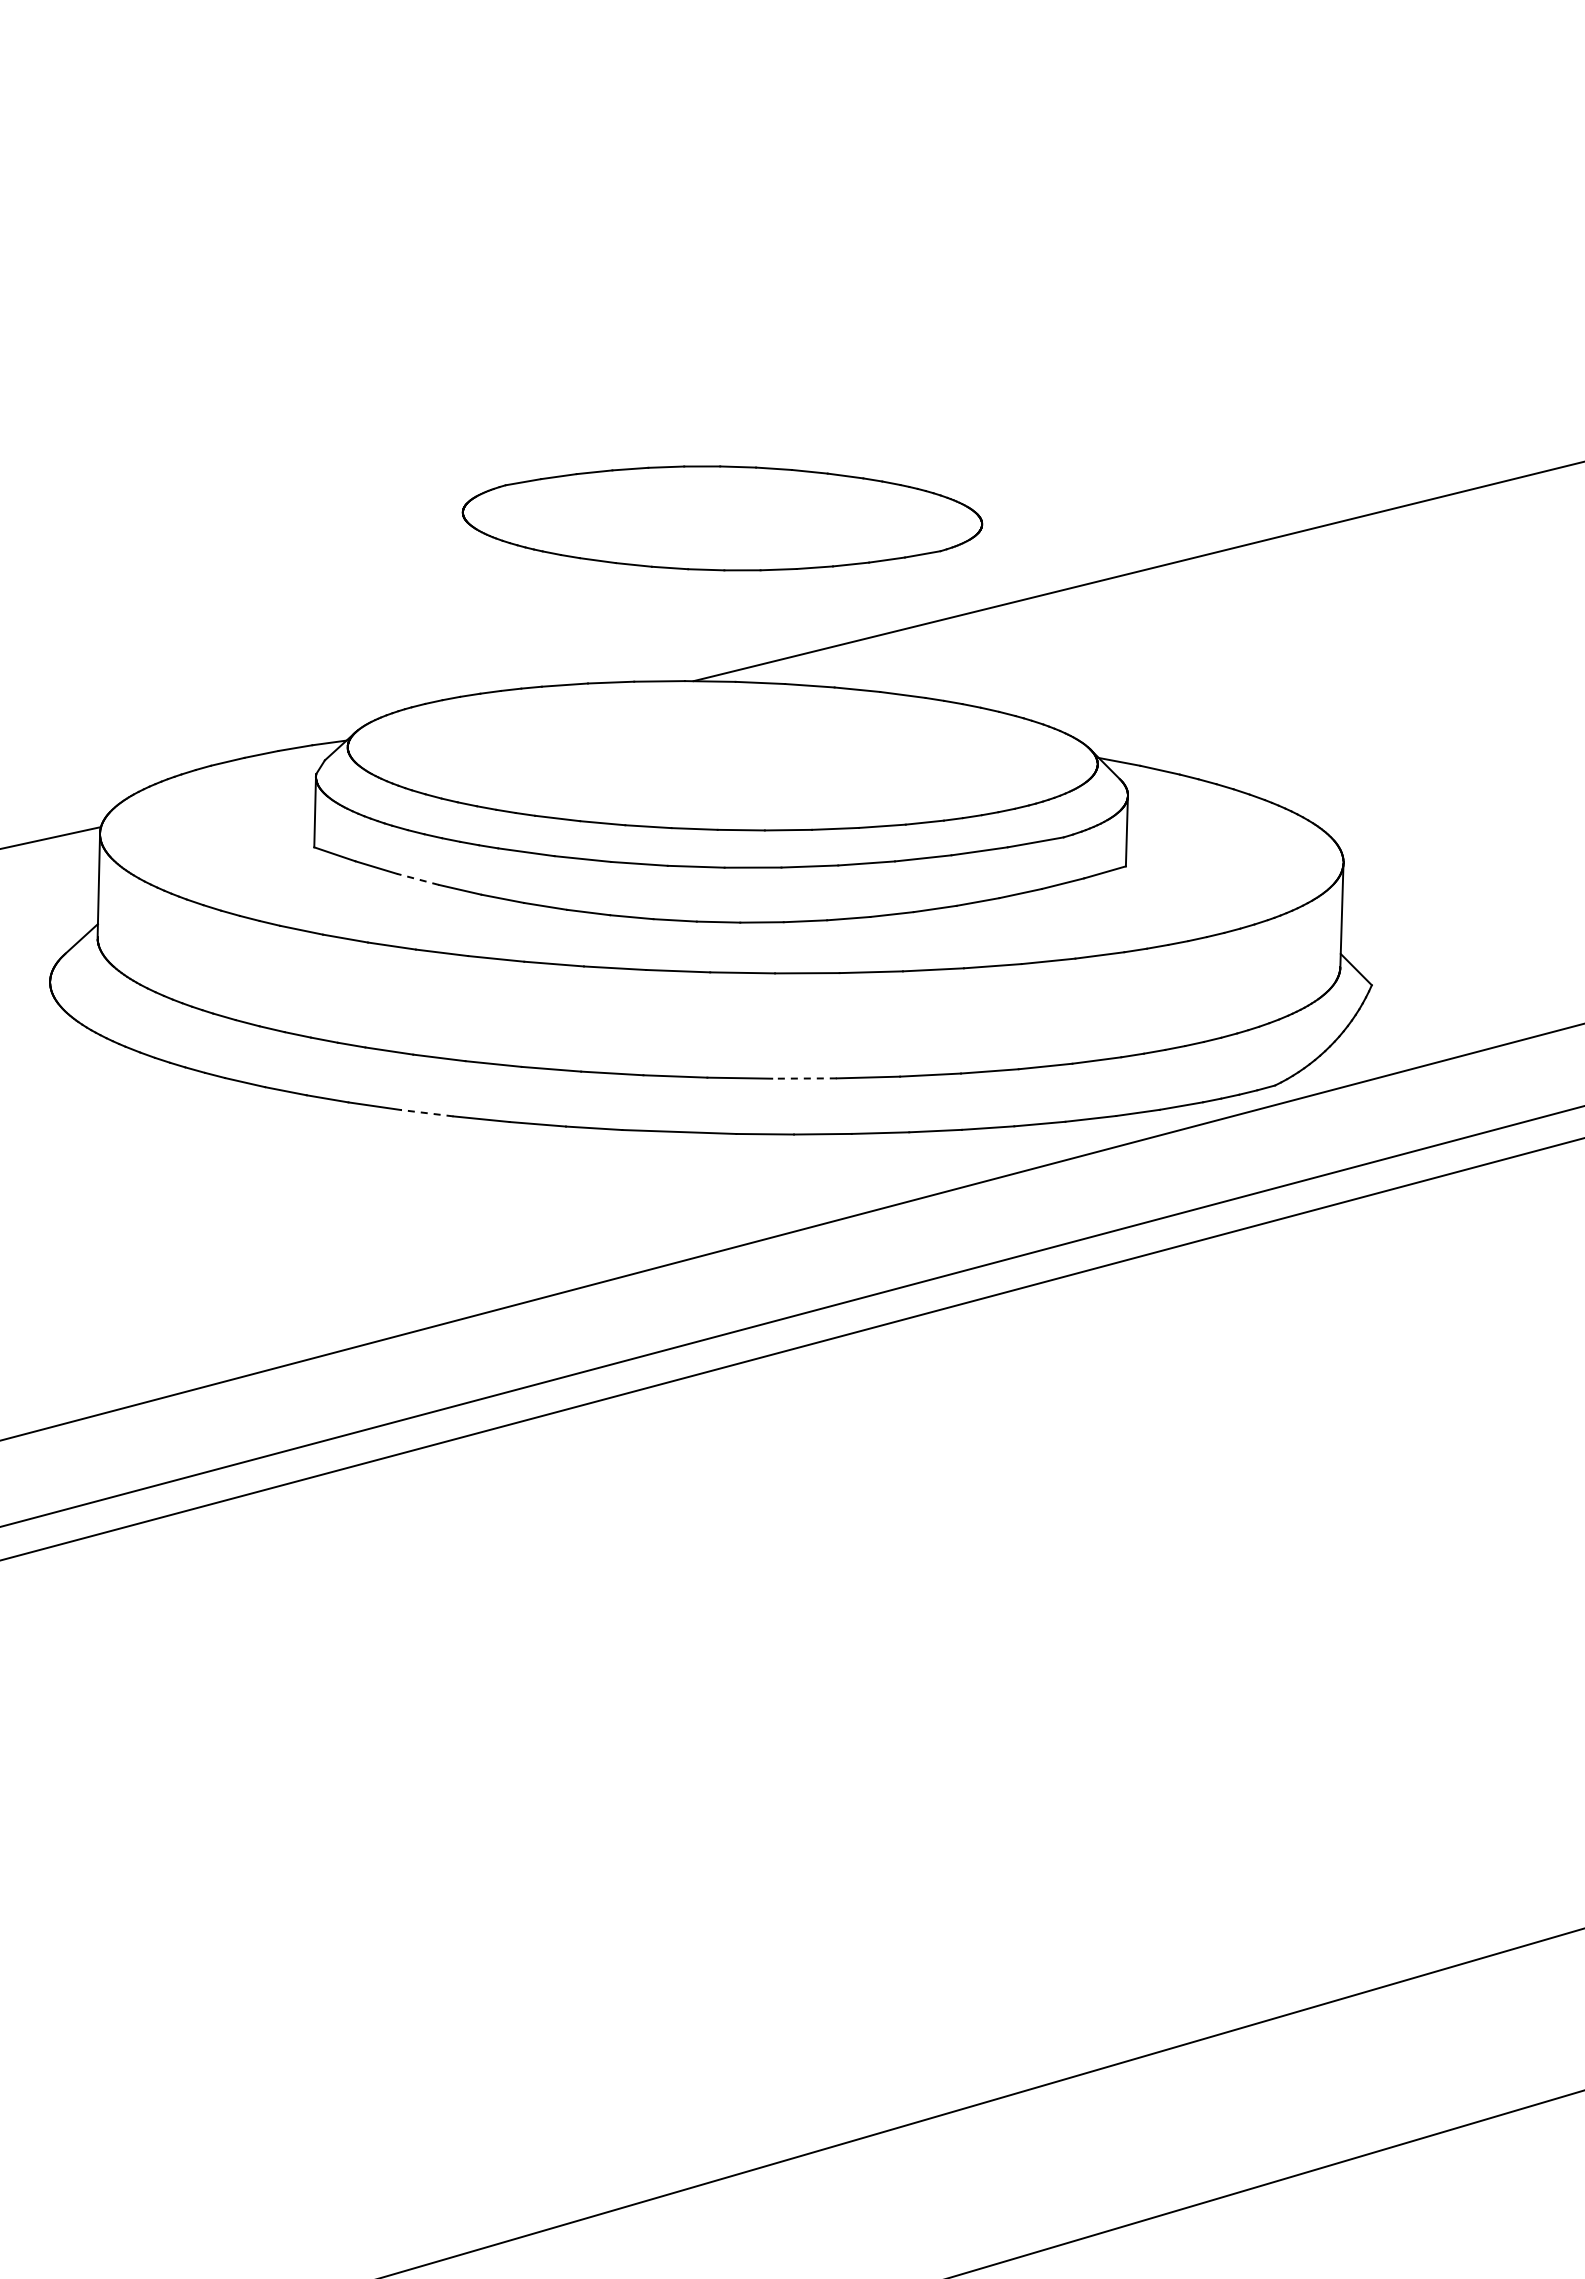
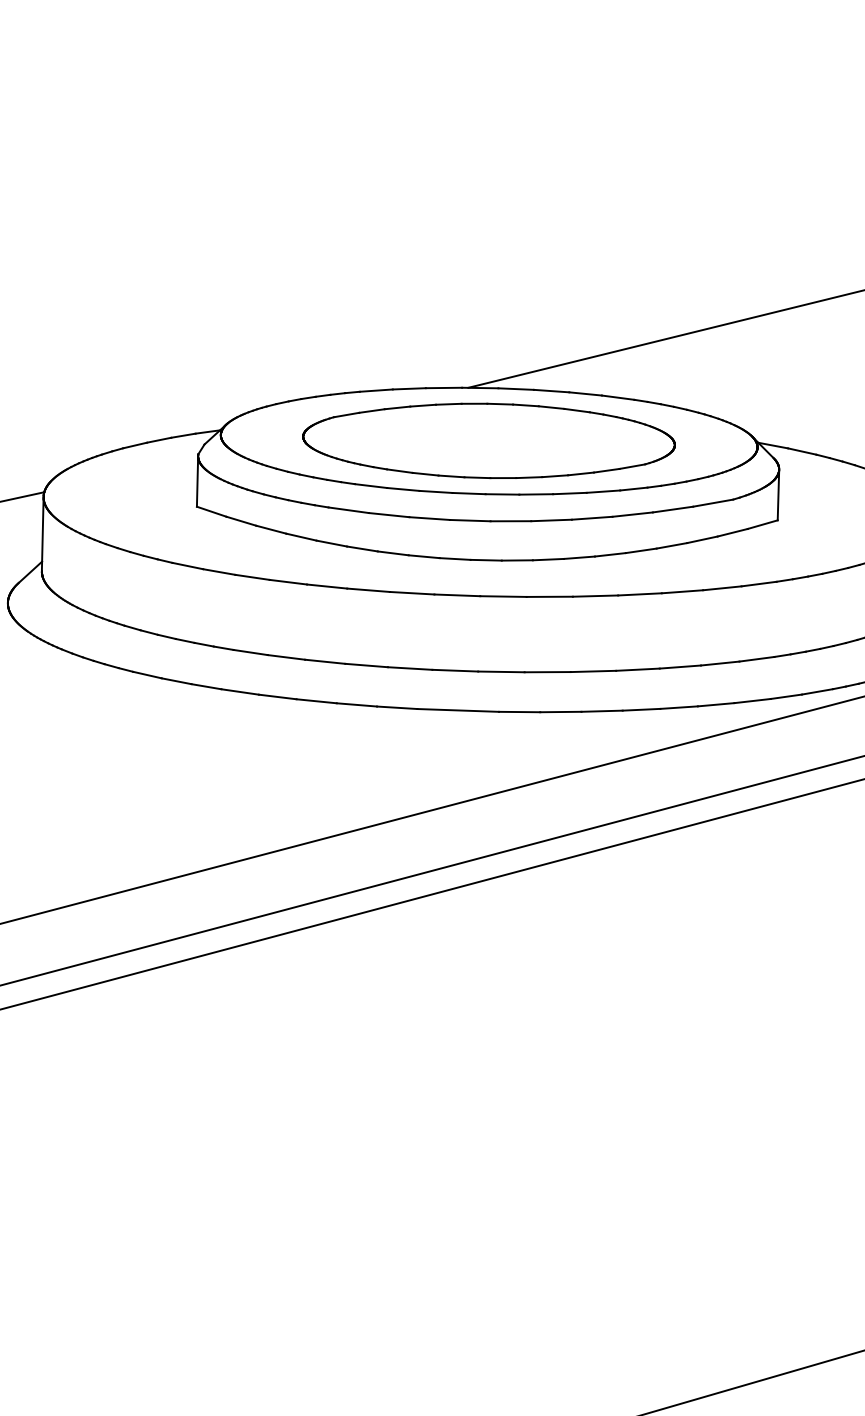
part: (722, 518) -> (489, 441), moved
line: (418, 879) -> (271, 529), dashed -> solid
line: (803, 1078) -> (547, 672), dashed -> solid
line: (426, 1113) -> (277, 697), dashed -> solid

